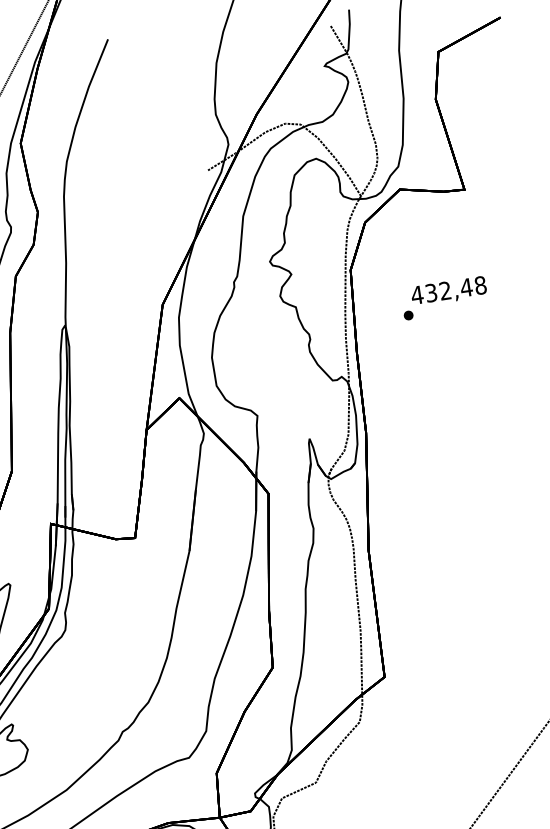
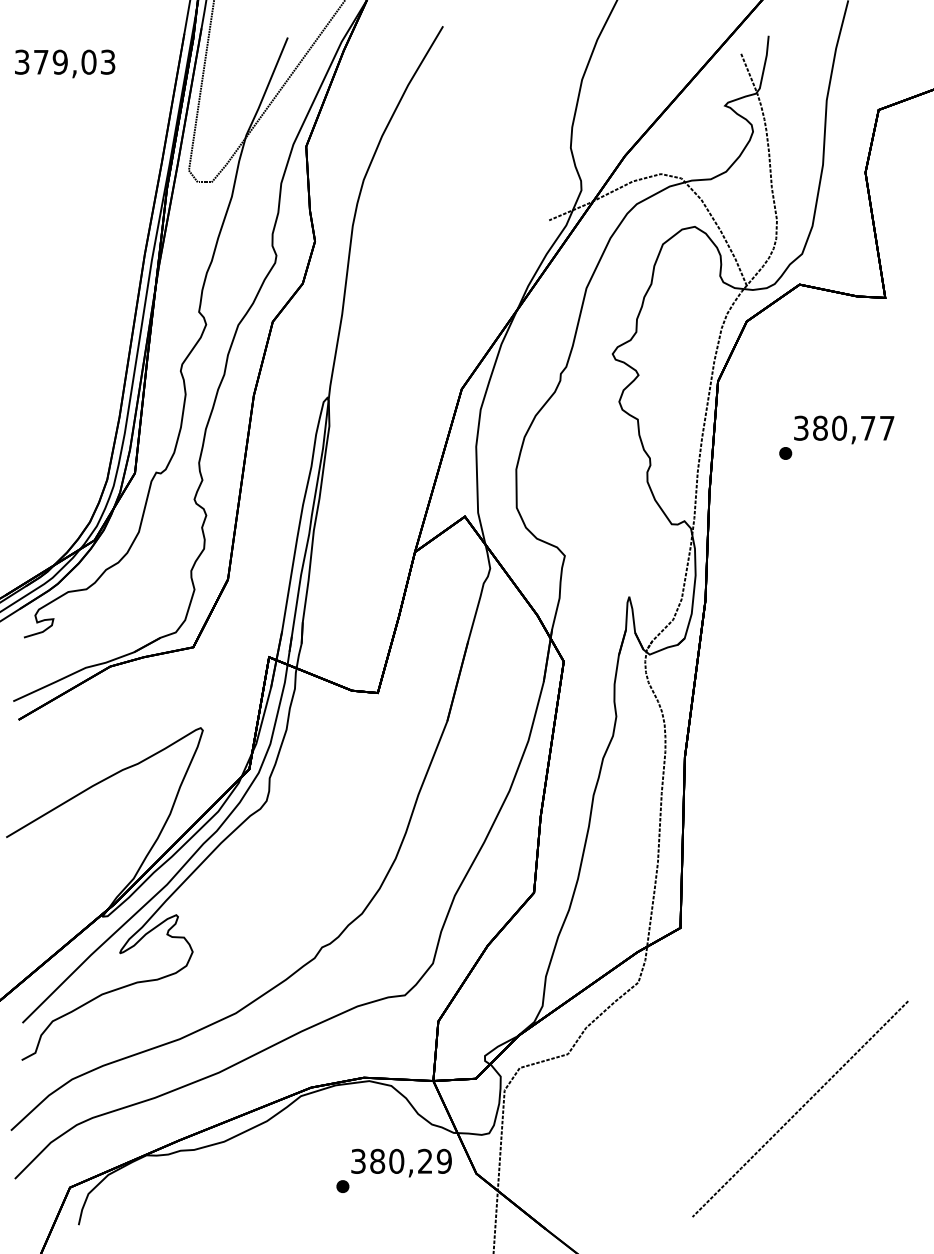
text: (448, 289) -> (843, 427), 432,48 -> 380,77

